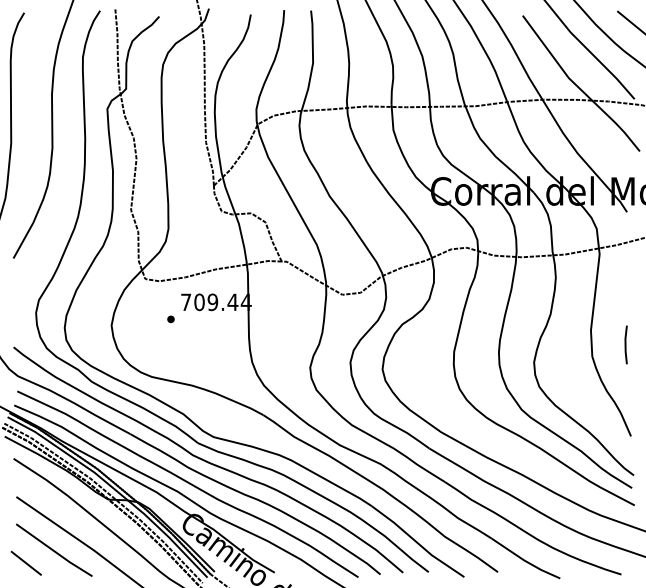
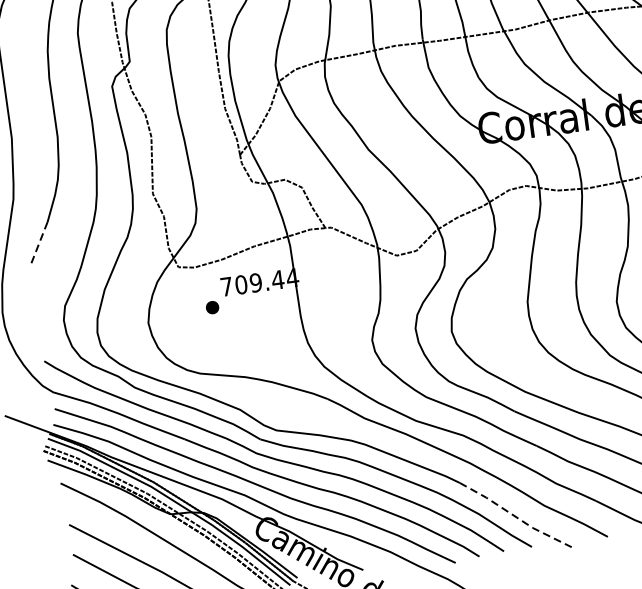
line: (23, 241) -> (39, 243), solid -> dashed
part: (170, 319) -> (212, 307), size x1.6
line: (417, 543) -> (515, 517), solid -> dashed

